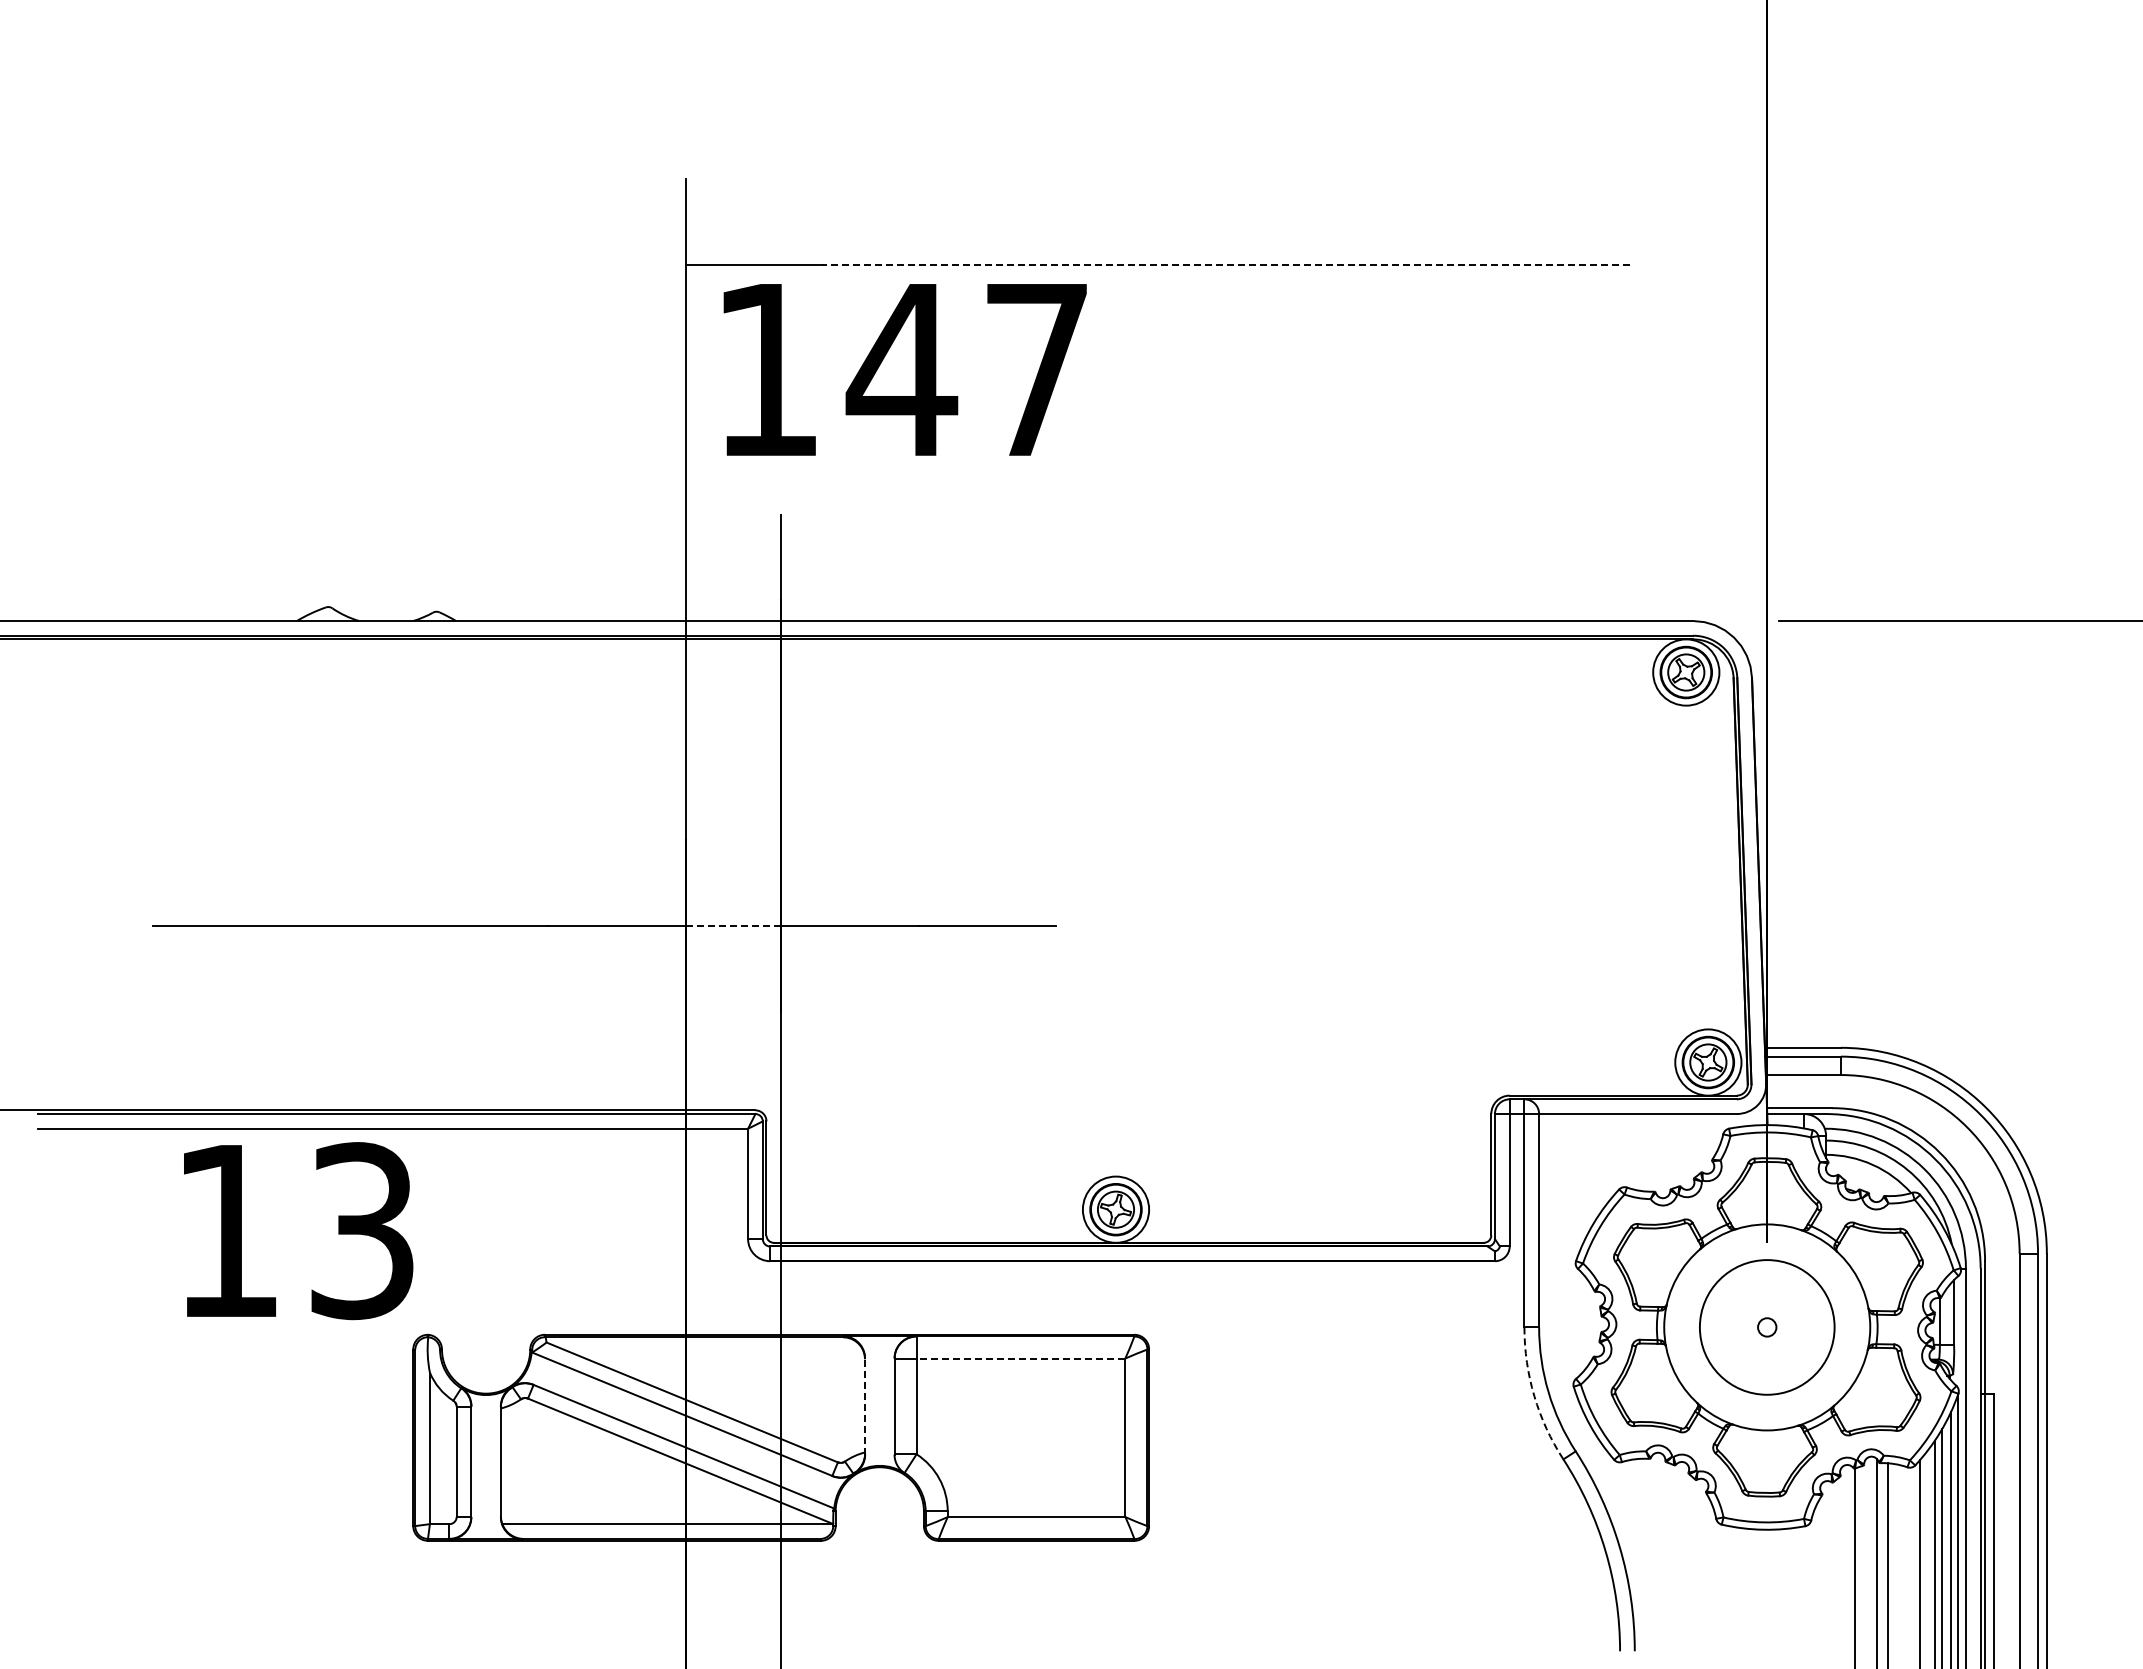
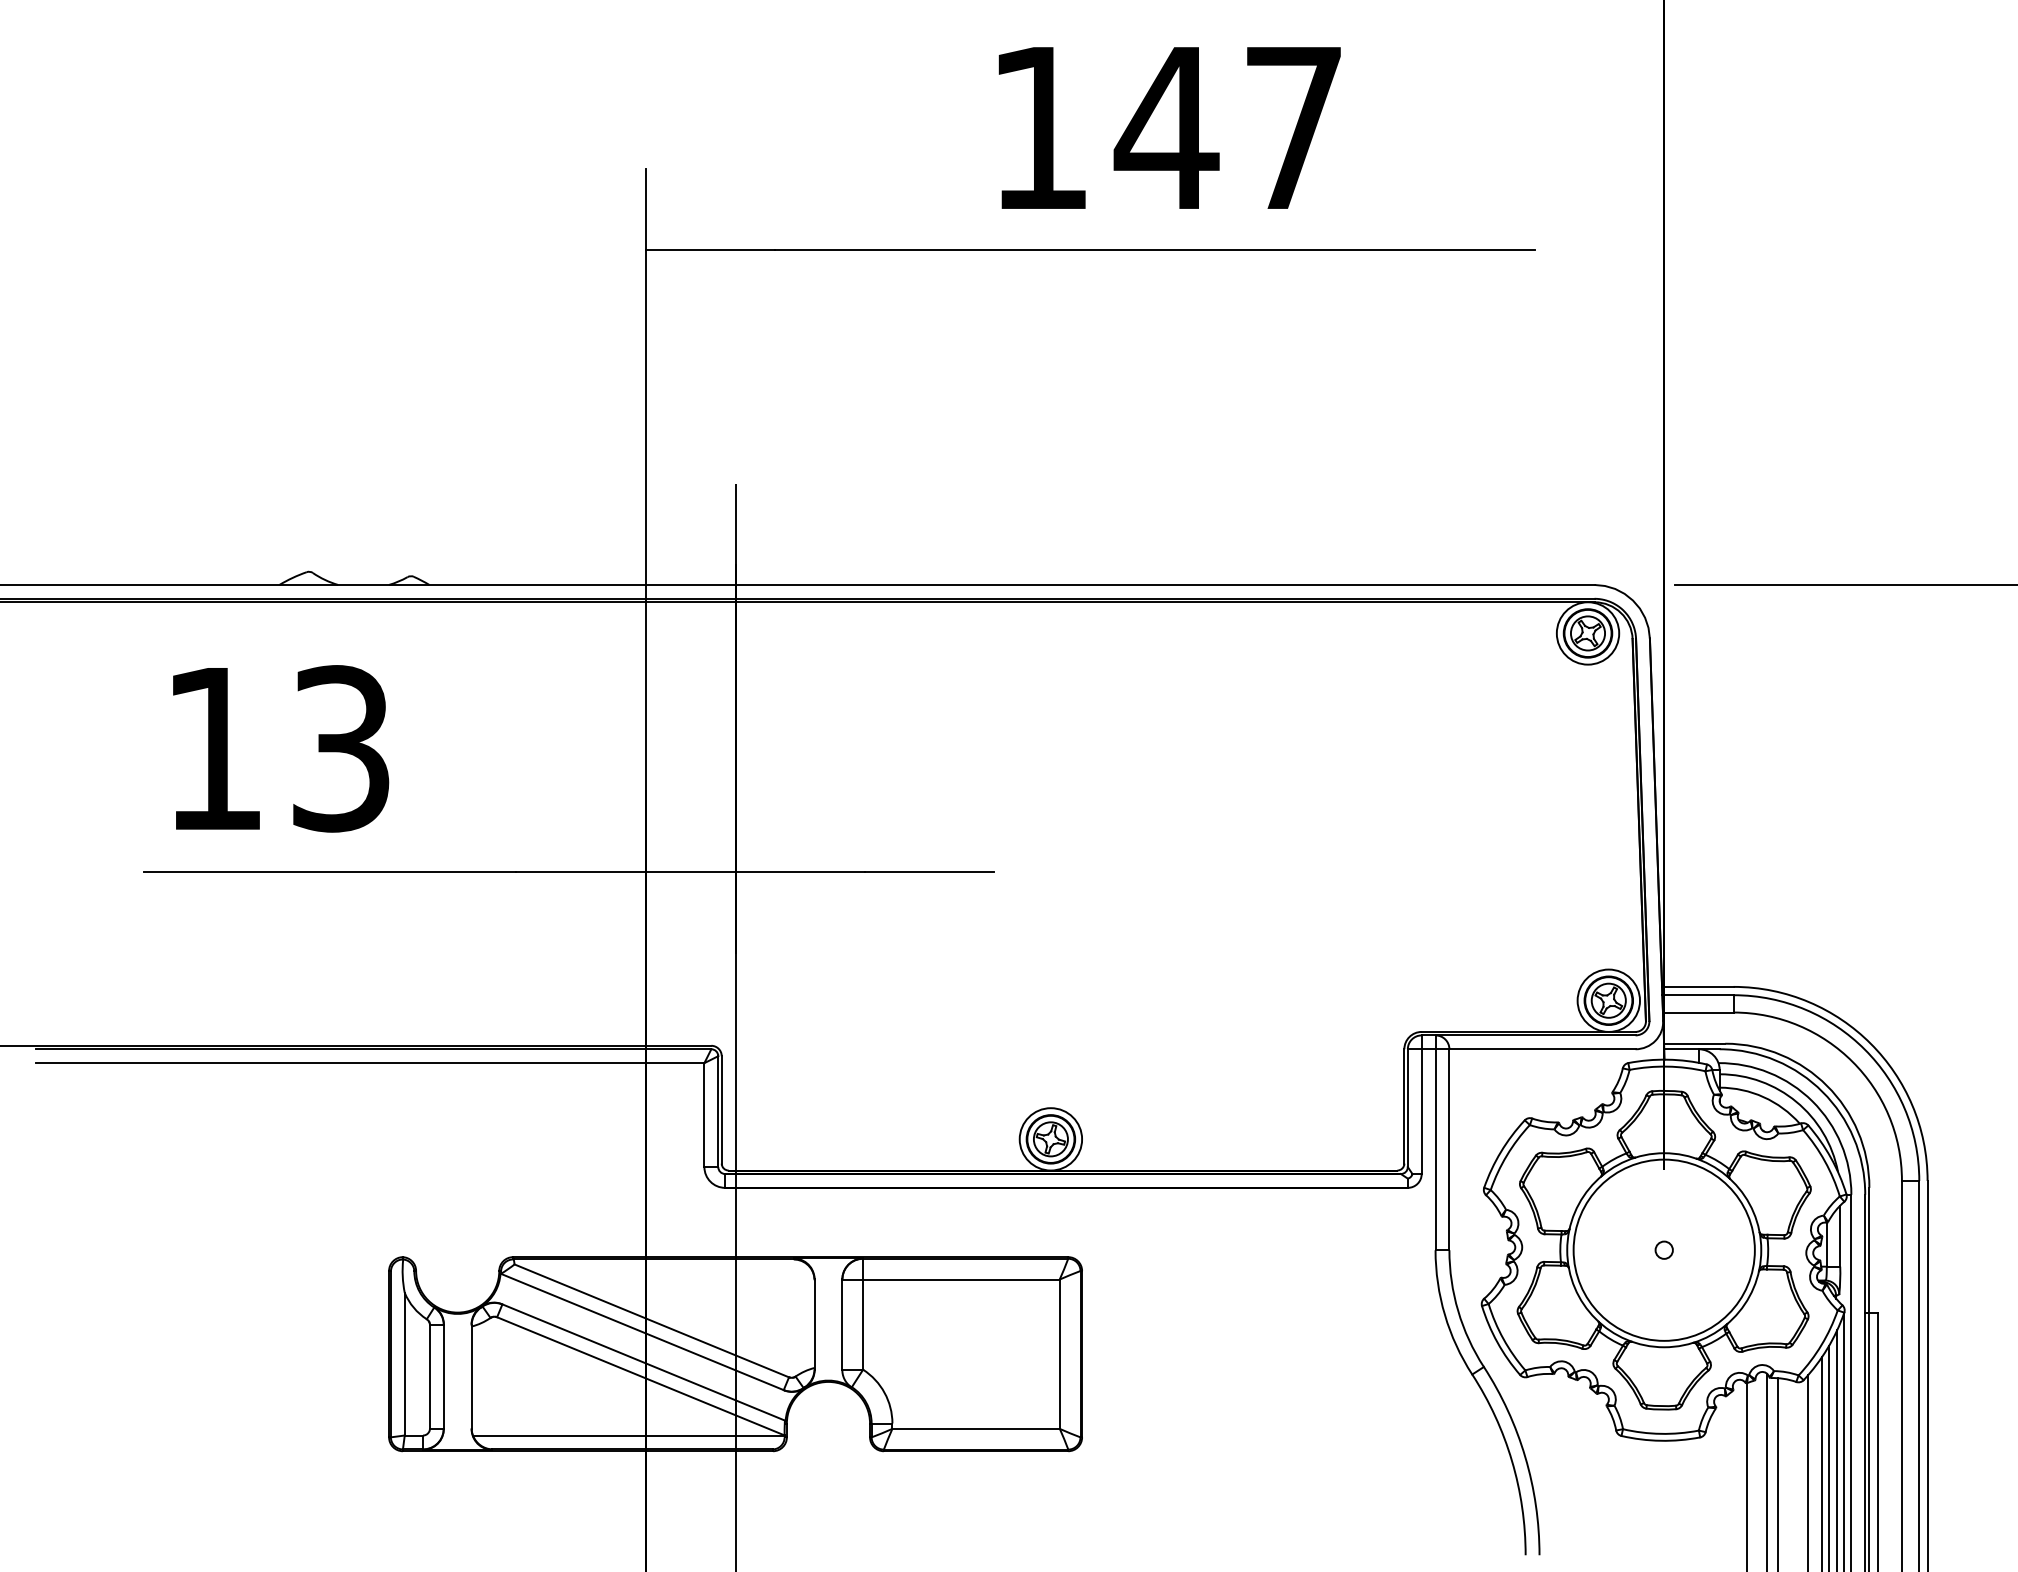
line: (1225, 265) -> (1154, 250), dashed -> solid
text: (904, 369) -> (1169, 127), moved
line: (733, 925) -> (690, 871), dashed -> solid
text: (298, 1231) -> (280, 749), moved
circle: (1767, 1327) -> (1664, 1250), size x1.43
line: (1020, 1358) -> (960, 1279), dashed -> solid
arc: (1534, 1396) -> (1445, 1315), dashed -> solid
line: (865, 1405) -> (814, 1323), dashed -> solid

